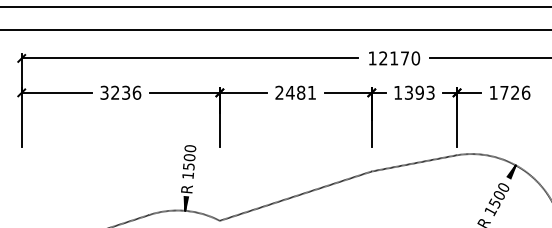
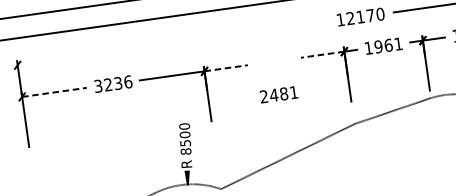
line: (189, 58) -> (172, 43), removed
line: (57, 92) -> (55, 92), solid -> dashed
line: (243, 92) -> (226, 67), solid -> dashed
text: (295, 92) -> (278, 94), moved
line: (348, 92) -> (322, 54), solid -> dashed
text: (419, 92) -> (388, 45), 1393 -> 1961
text: (187, 175) -> (185, 151), 1500 -> 8500

